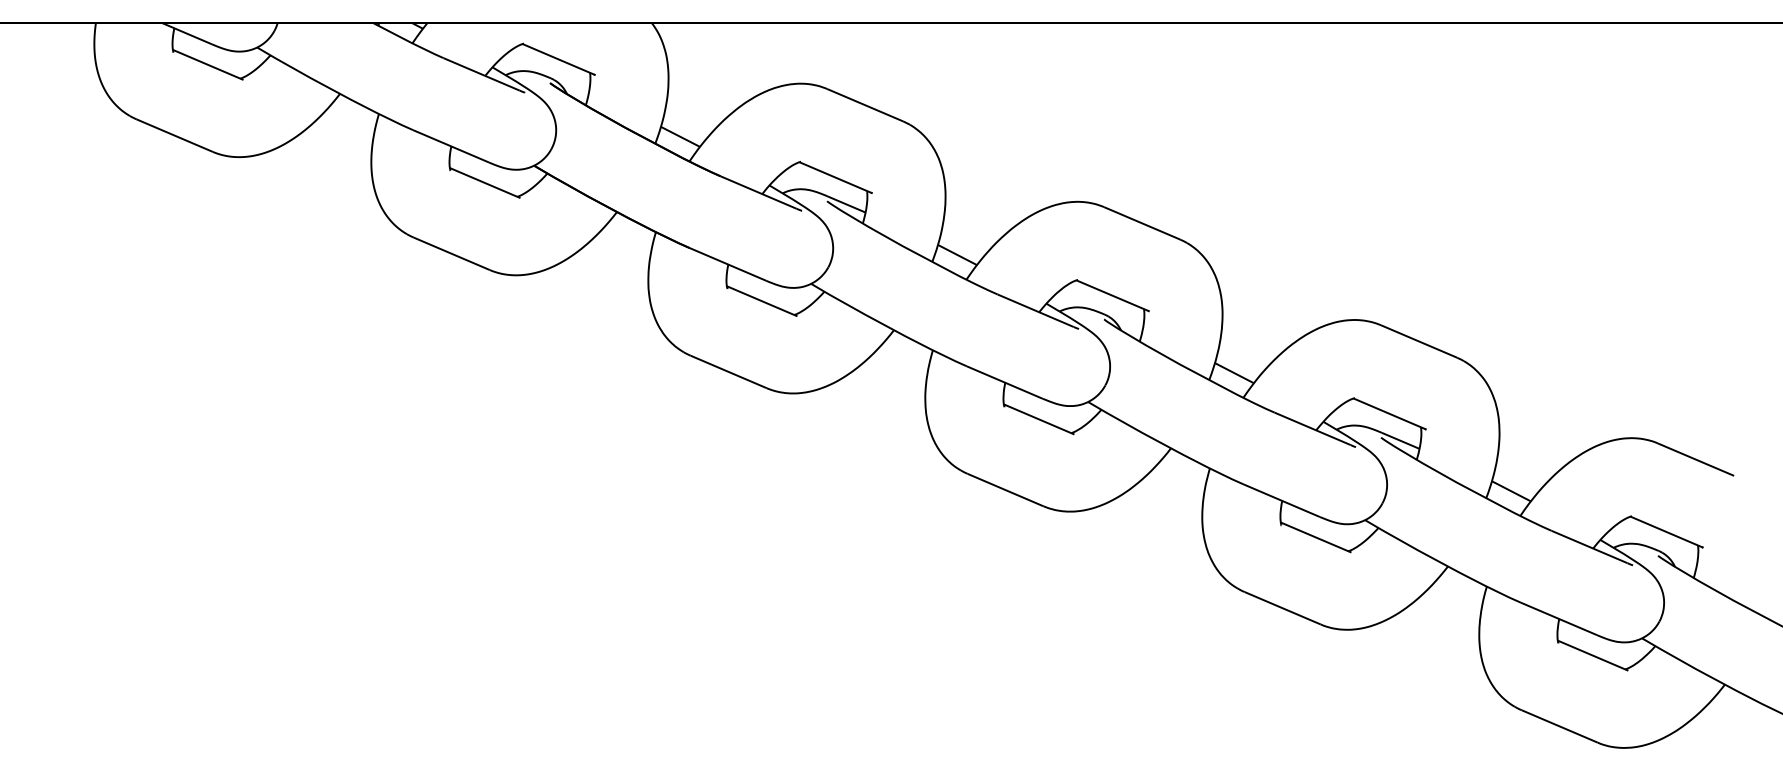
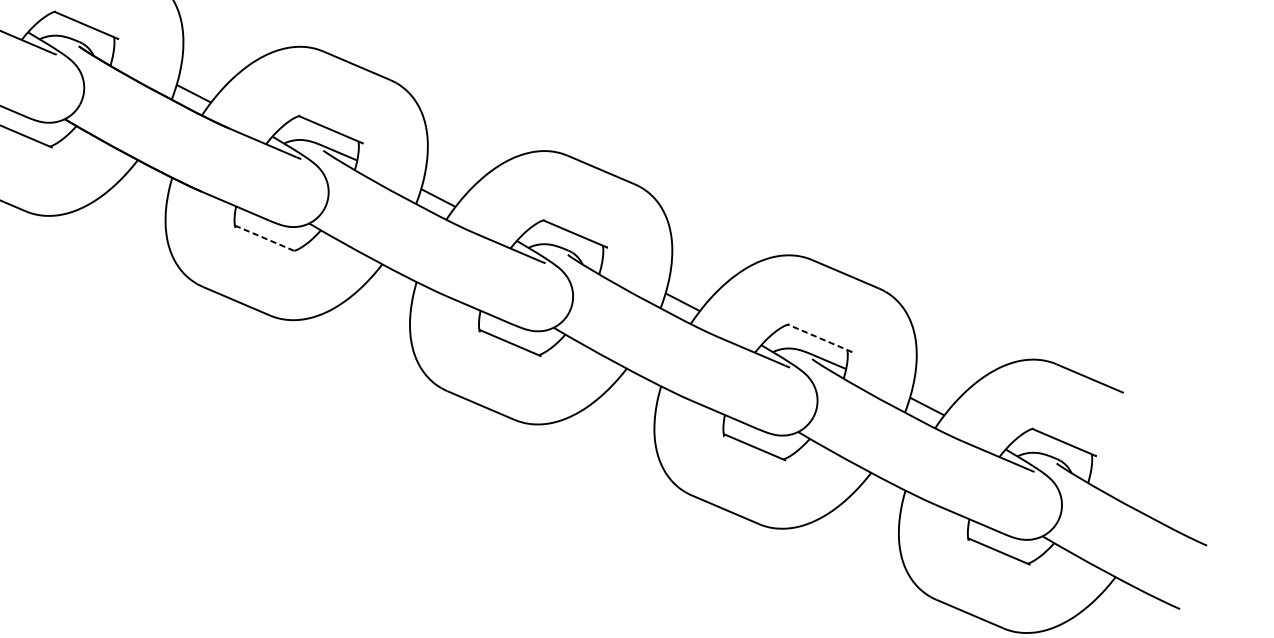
line: (762, 301) -> (266, 239), solid -> dashed
line: (1389, 414) -> (819, 338), solid -> dashed

